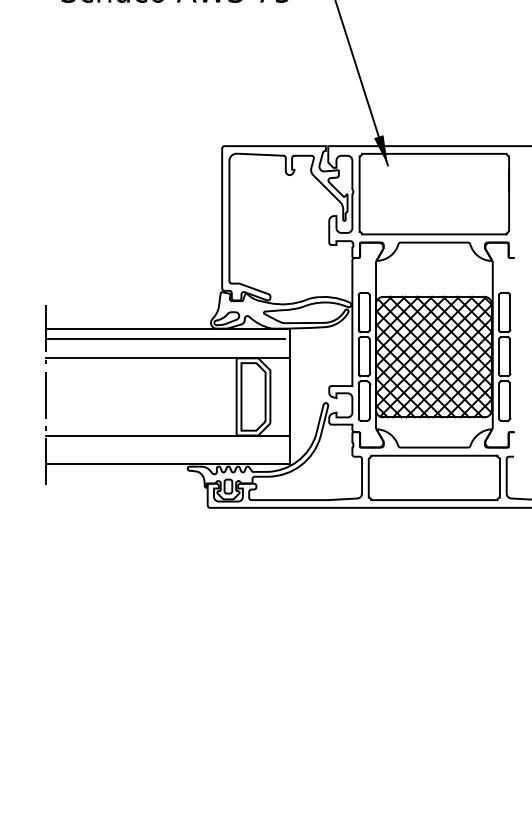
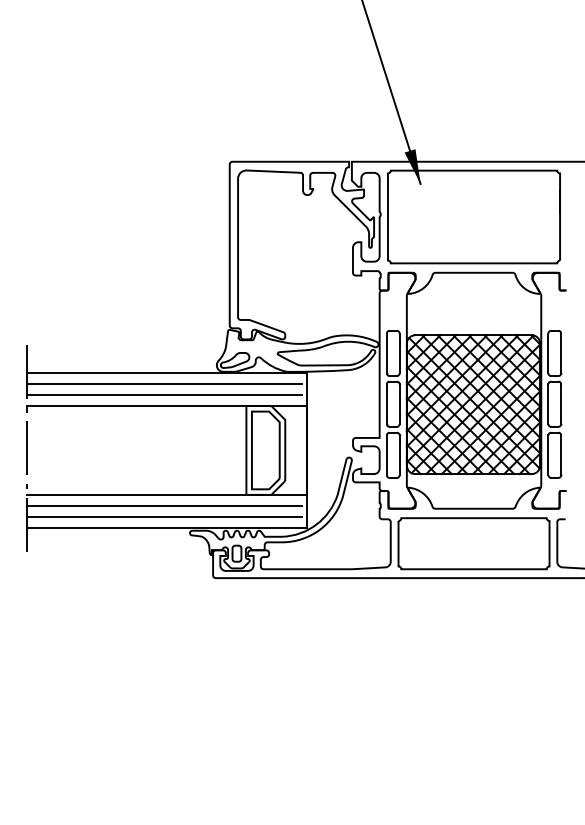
line: (164, 348) -> (163, 394), added
line: (164, 445) -> (163, 506), added
line: (164, 454) -> (163, 516), added

